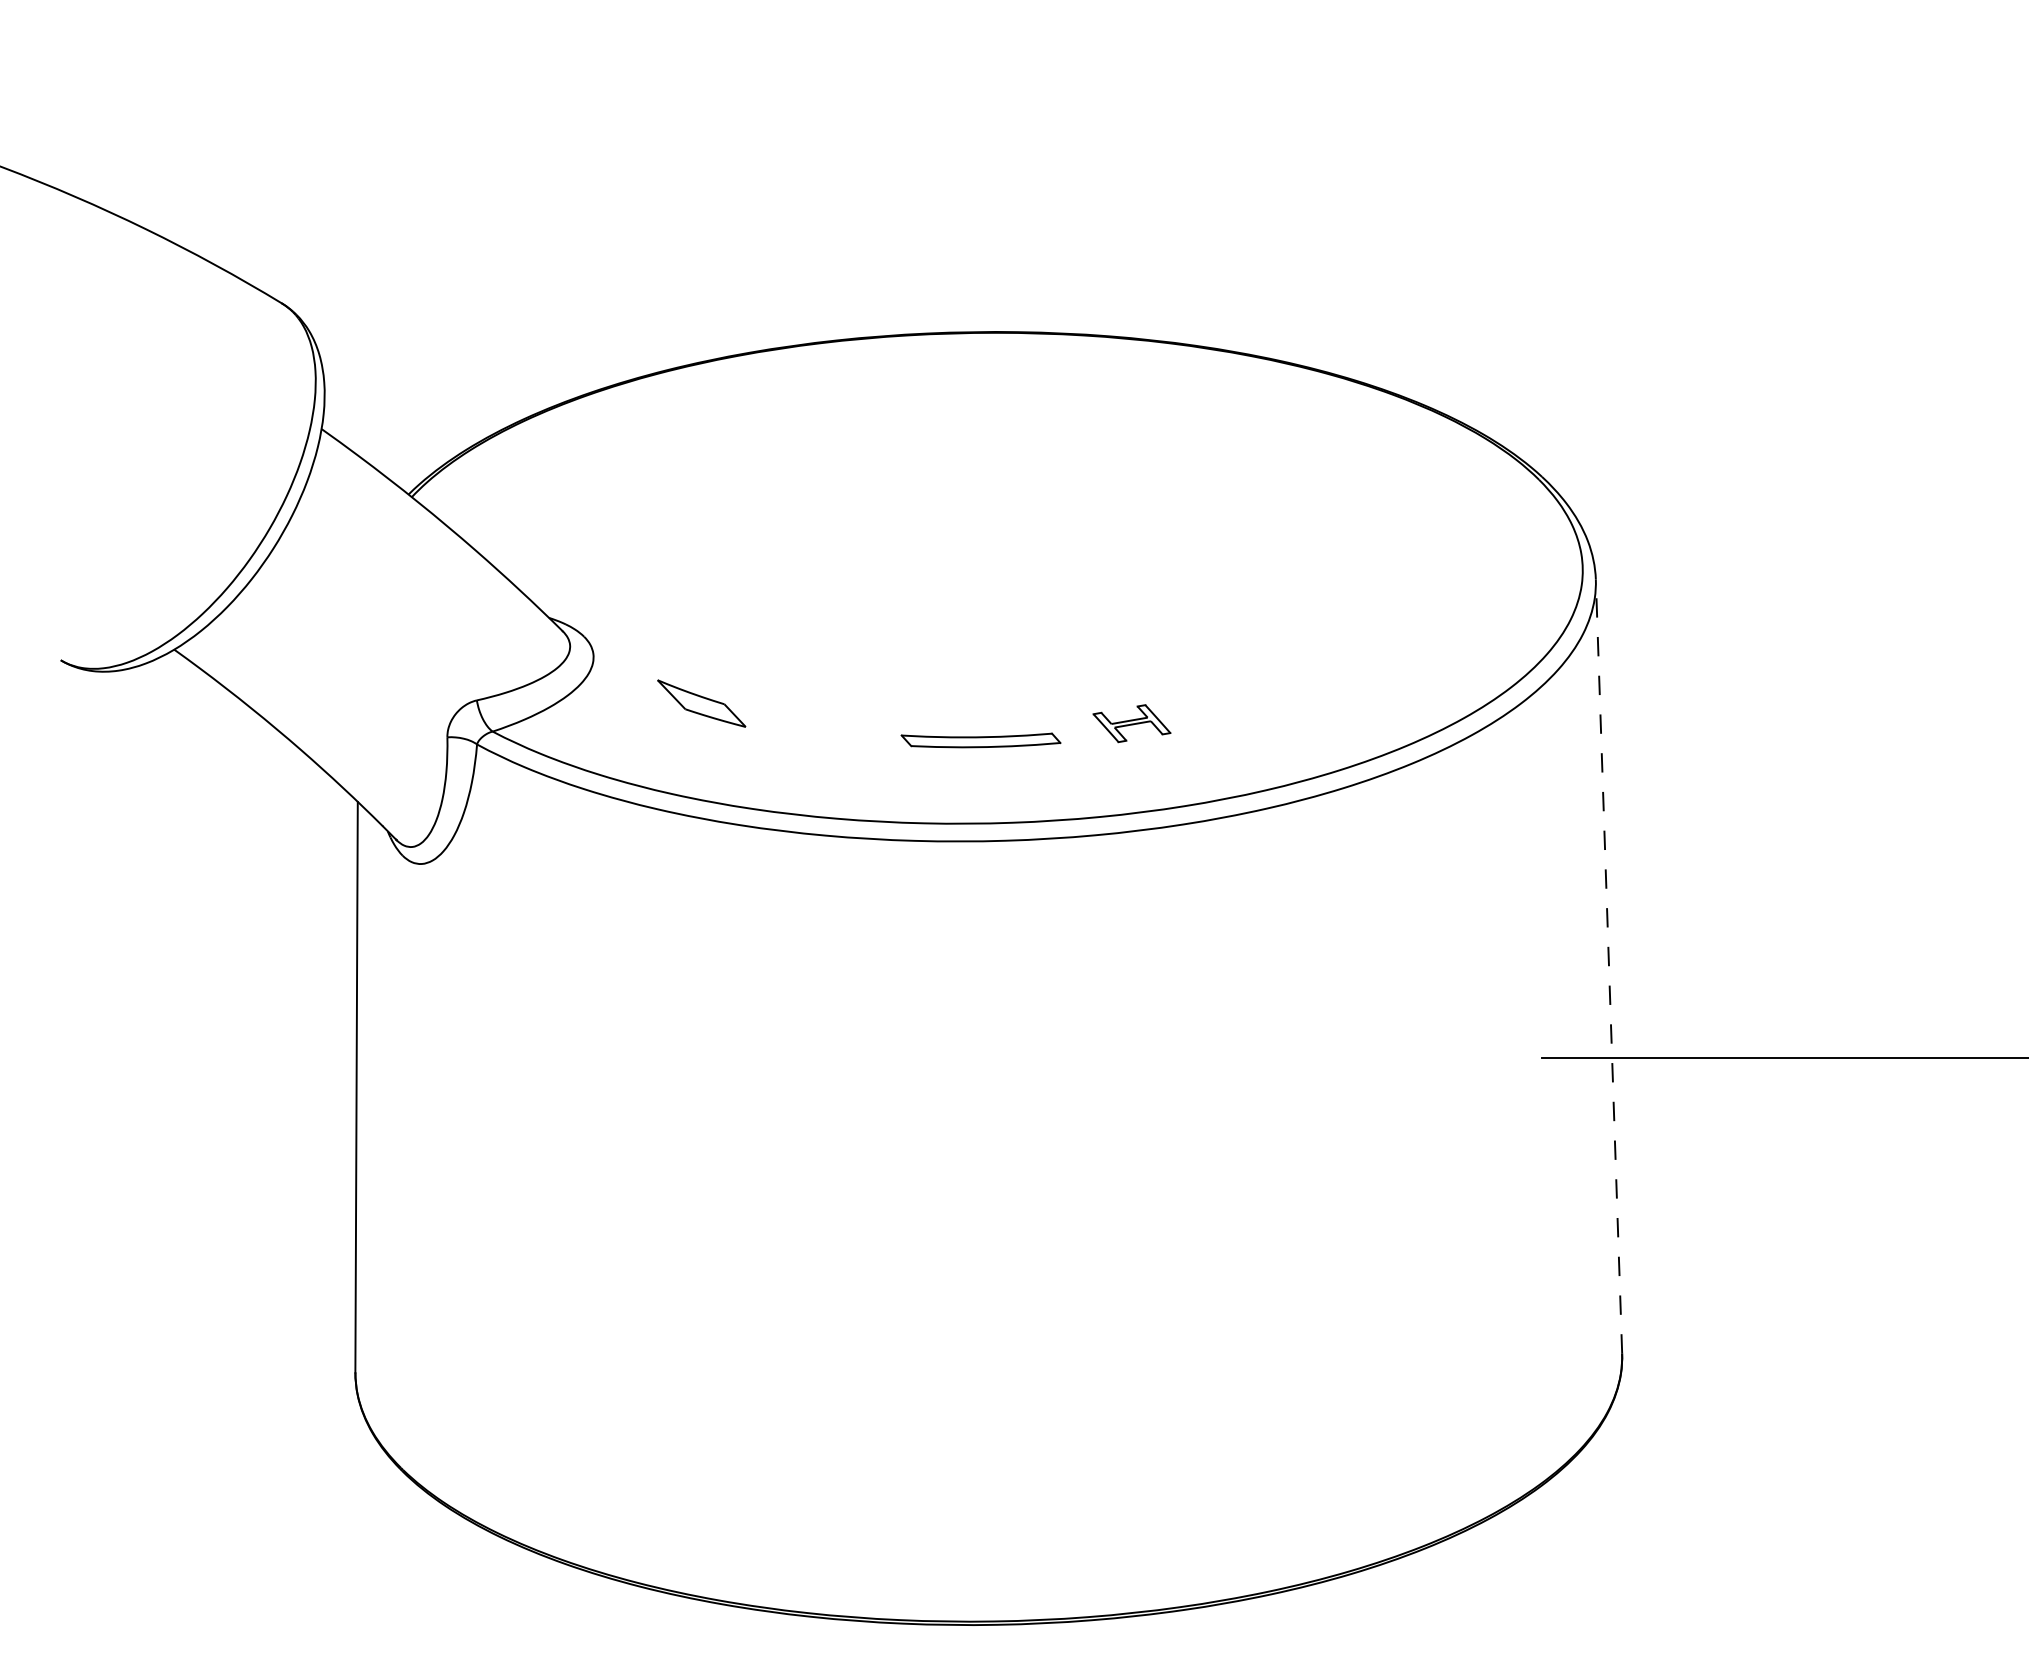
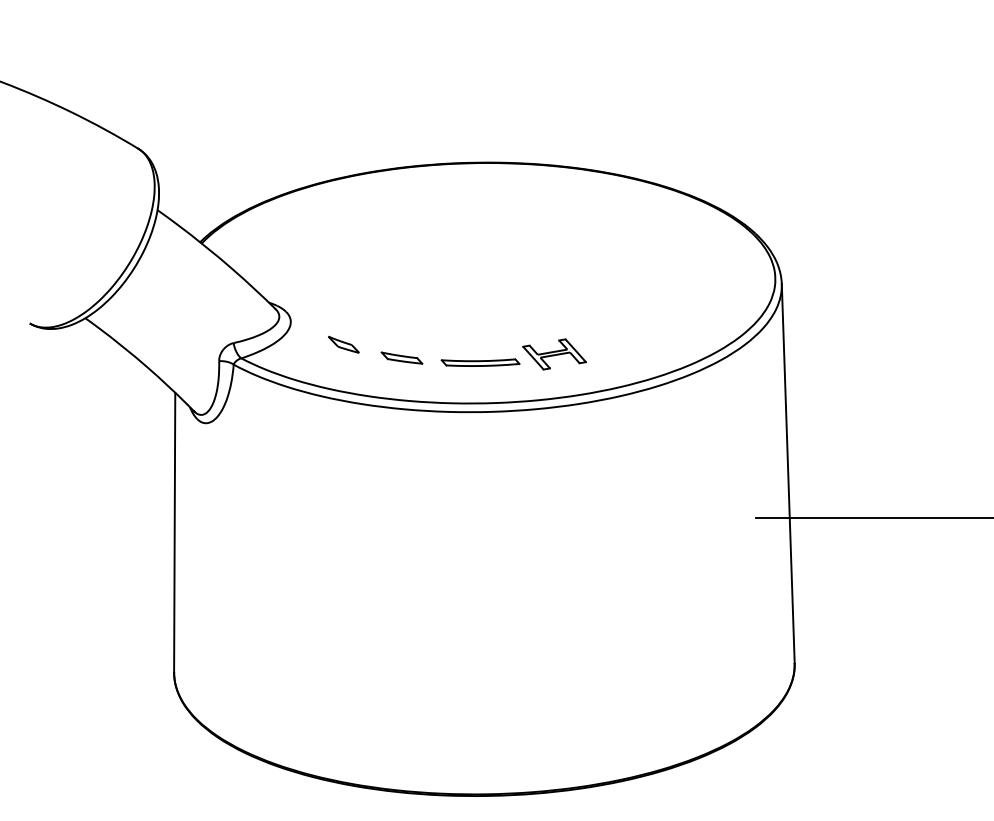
part: (701, 703) -> (343, 344), size x0.71
part: (1131, 723) -> (554, 354), size x1.67
part: (819, 729) -> (401, 357), added
line: (1609, 966) -> (788, 473), dashed -> solid

